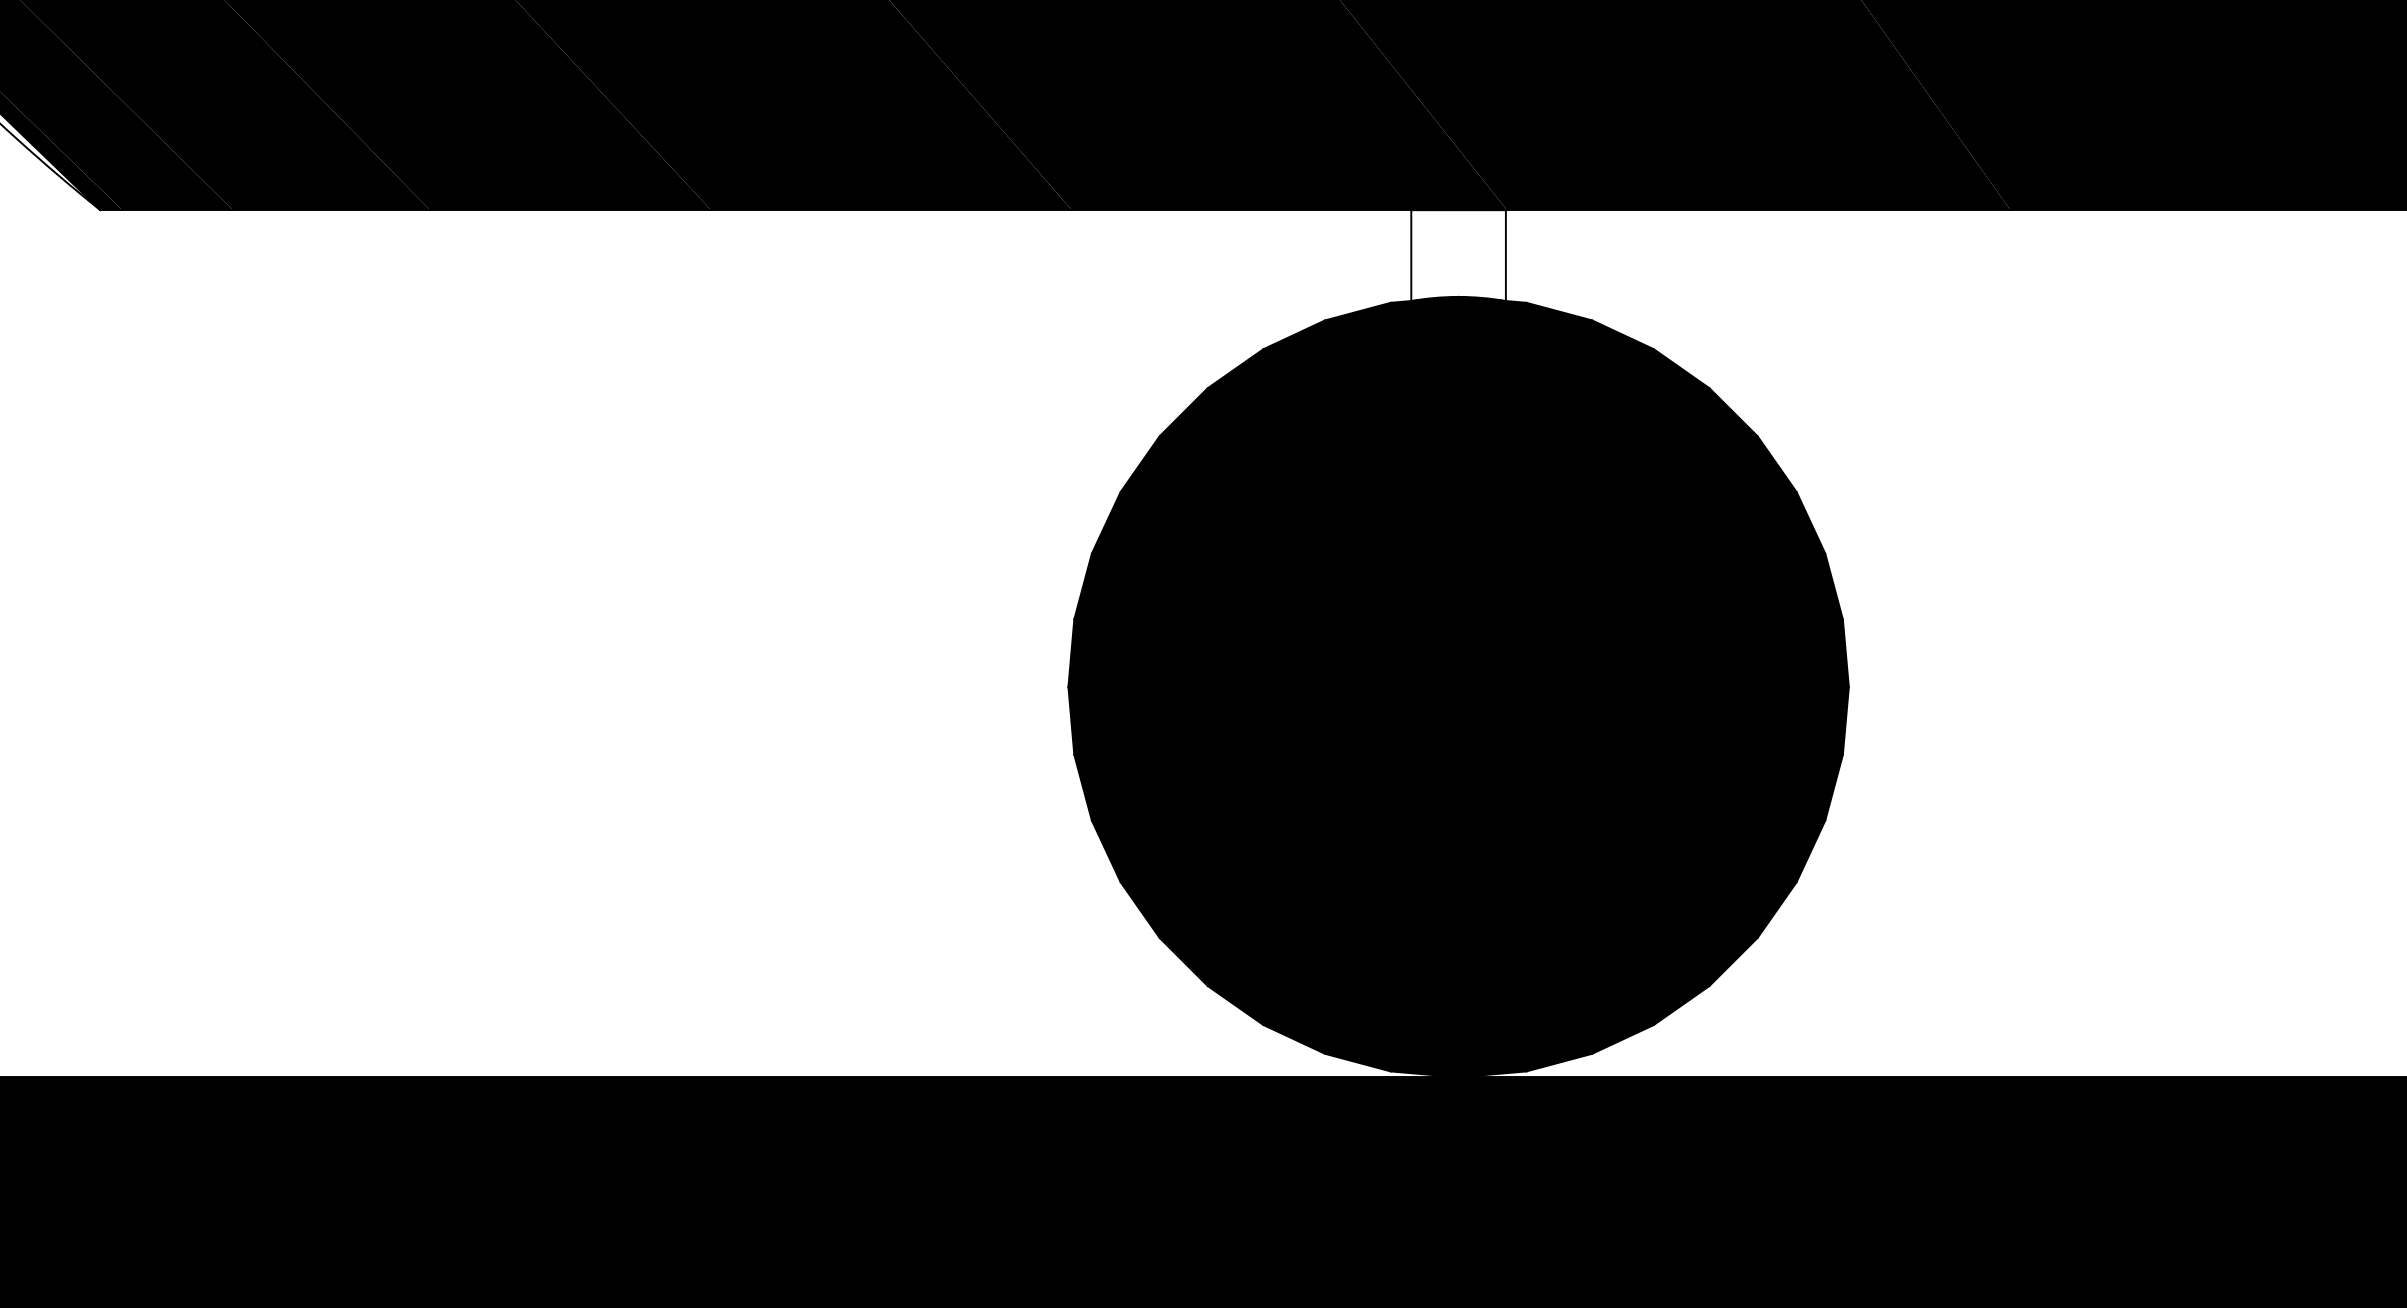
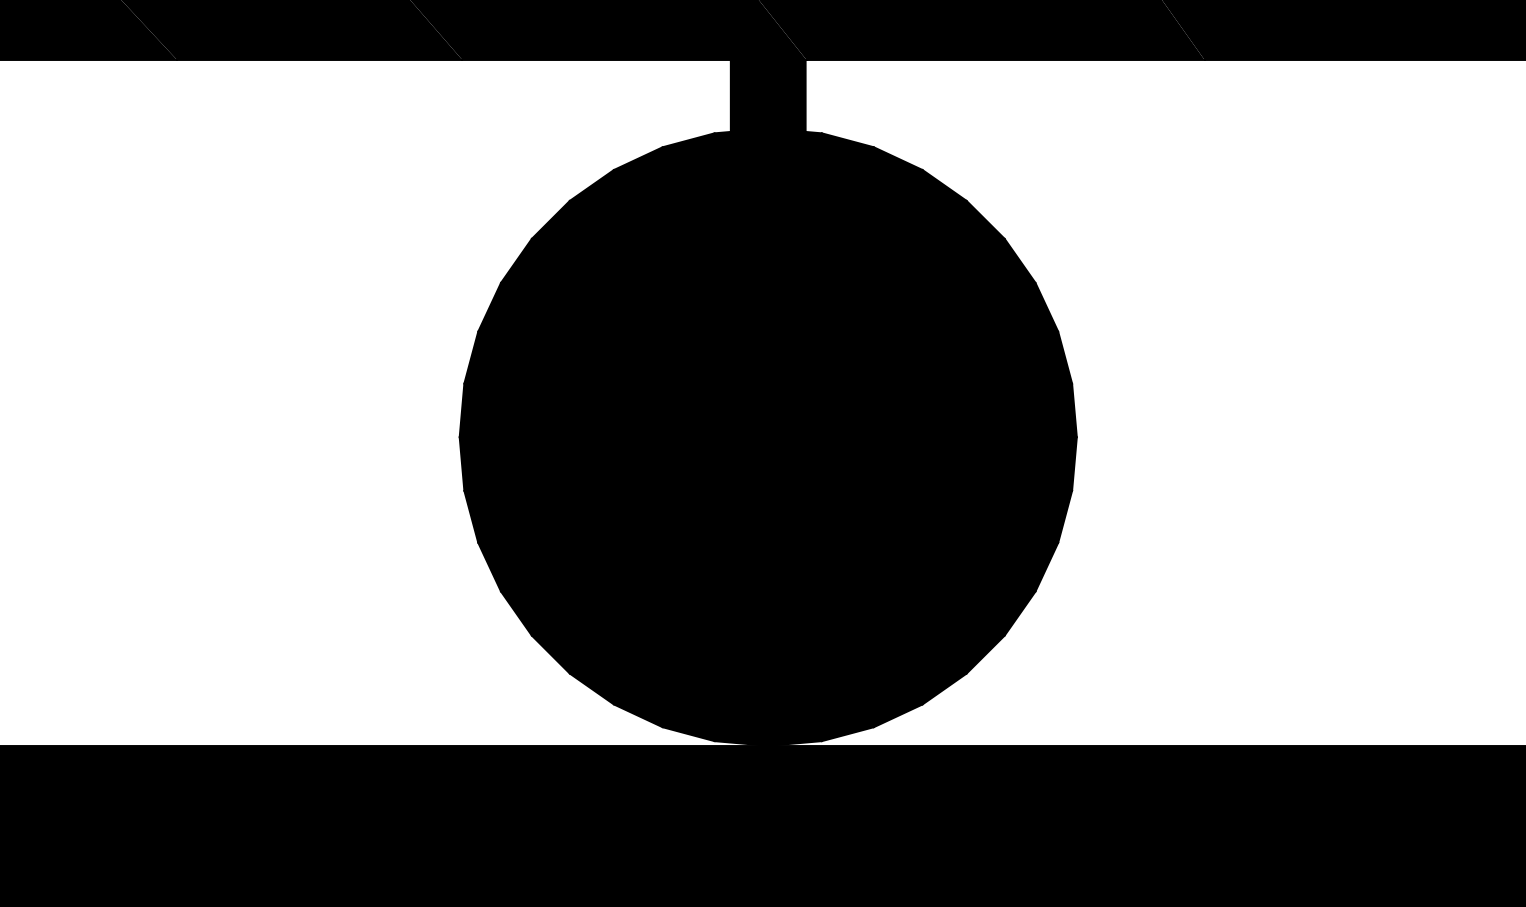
fill: (1458, 255) -> (768, 95), added

